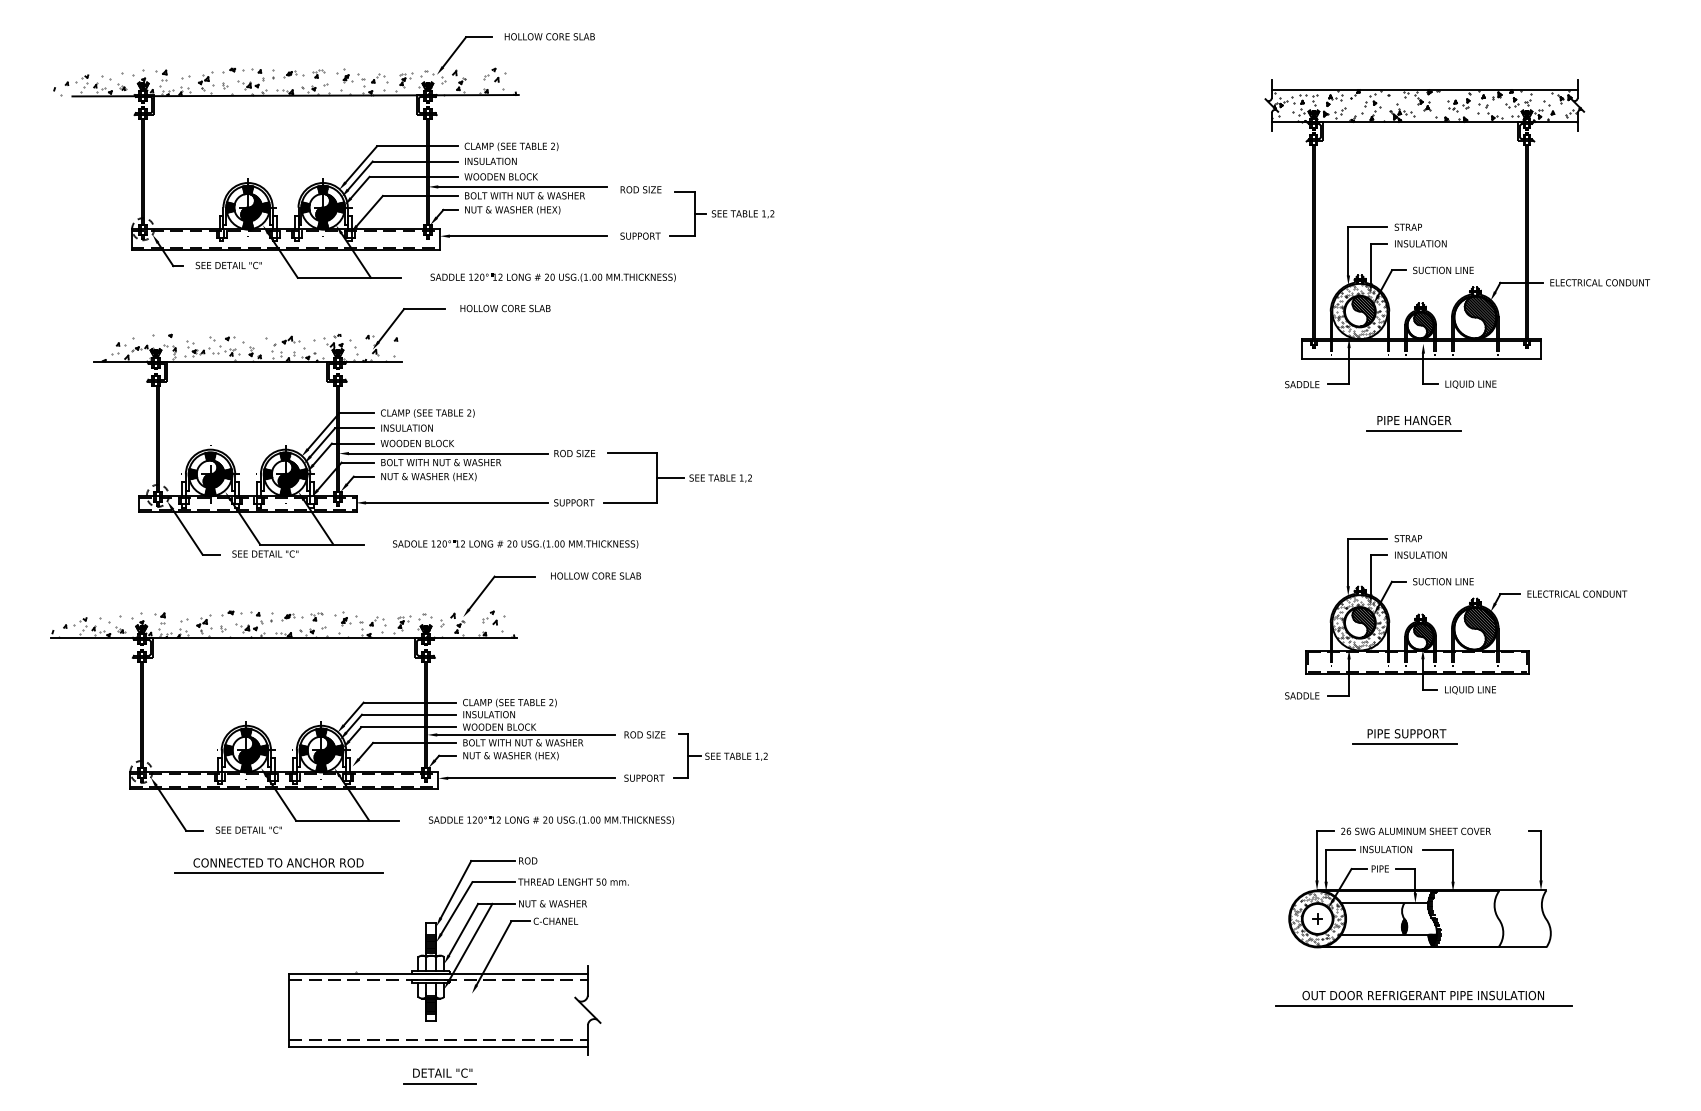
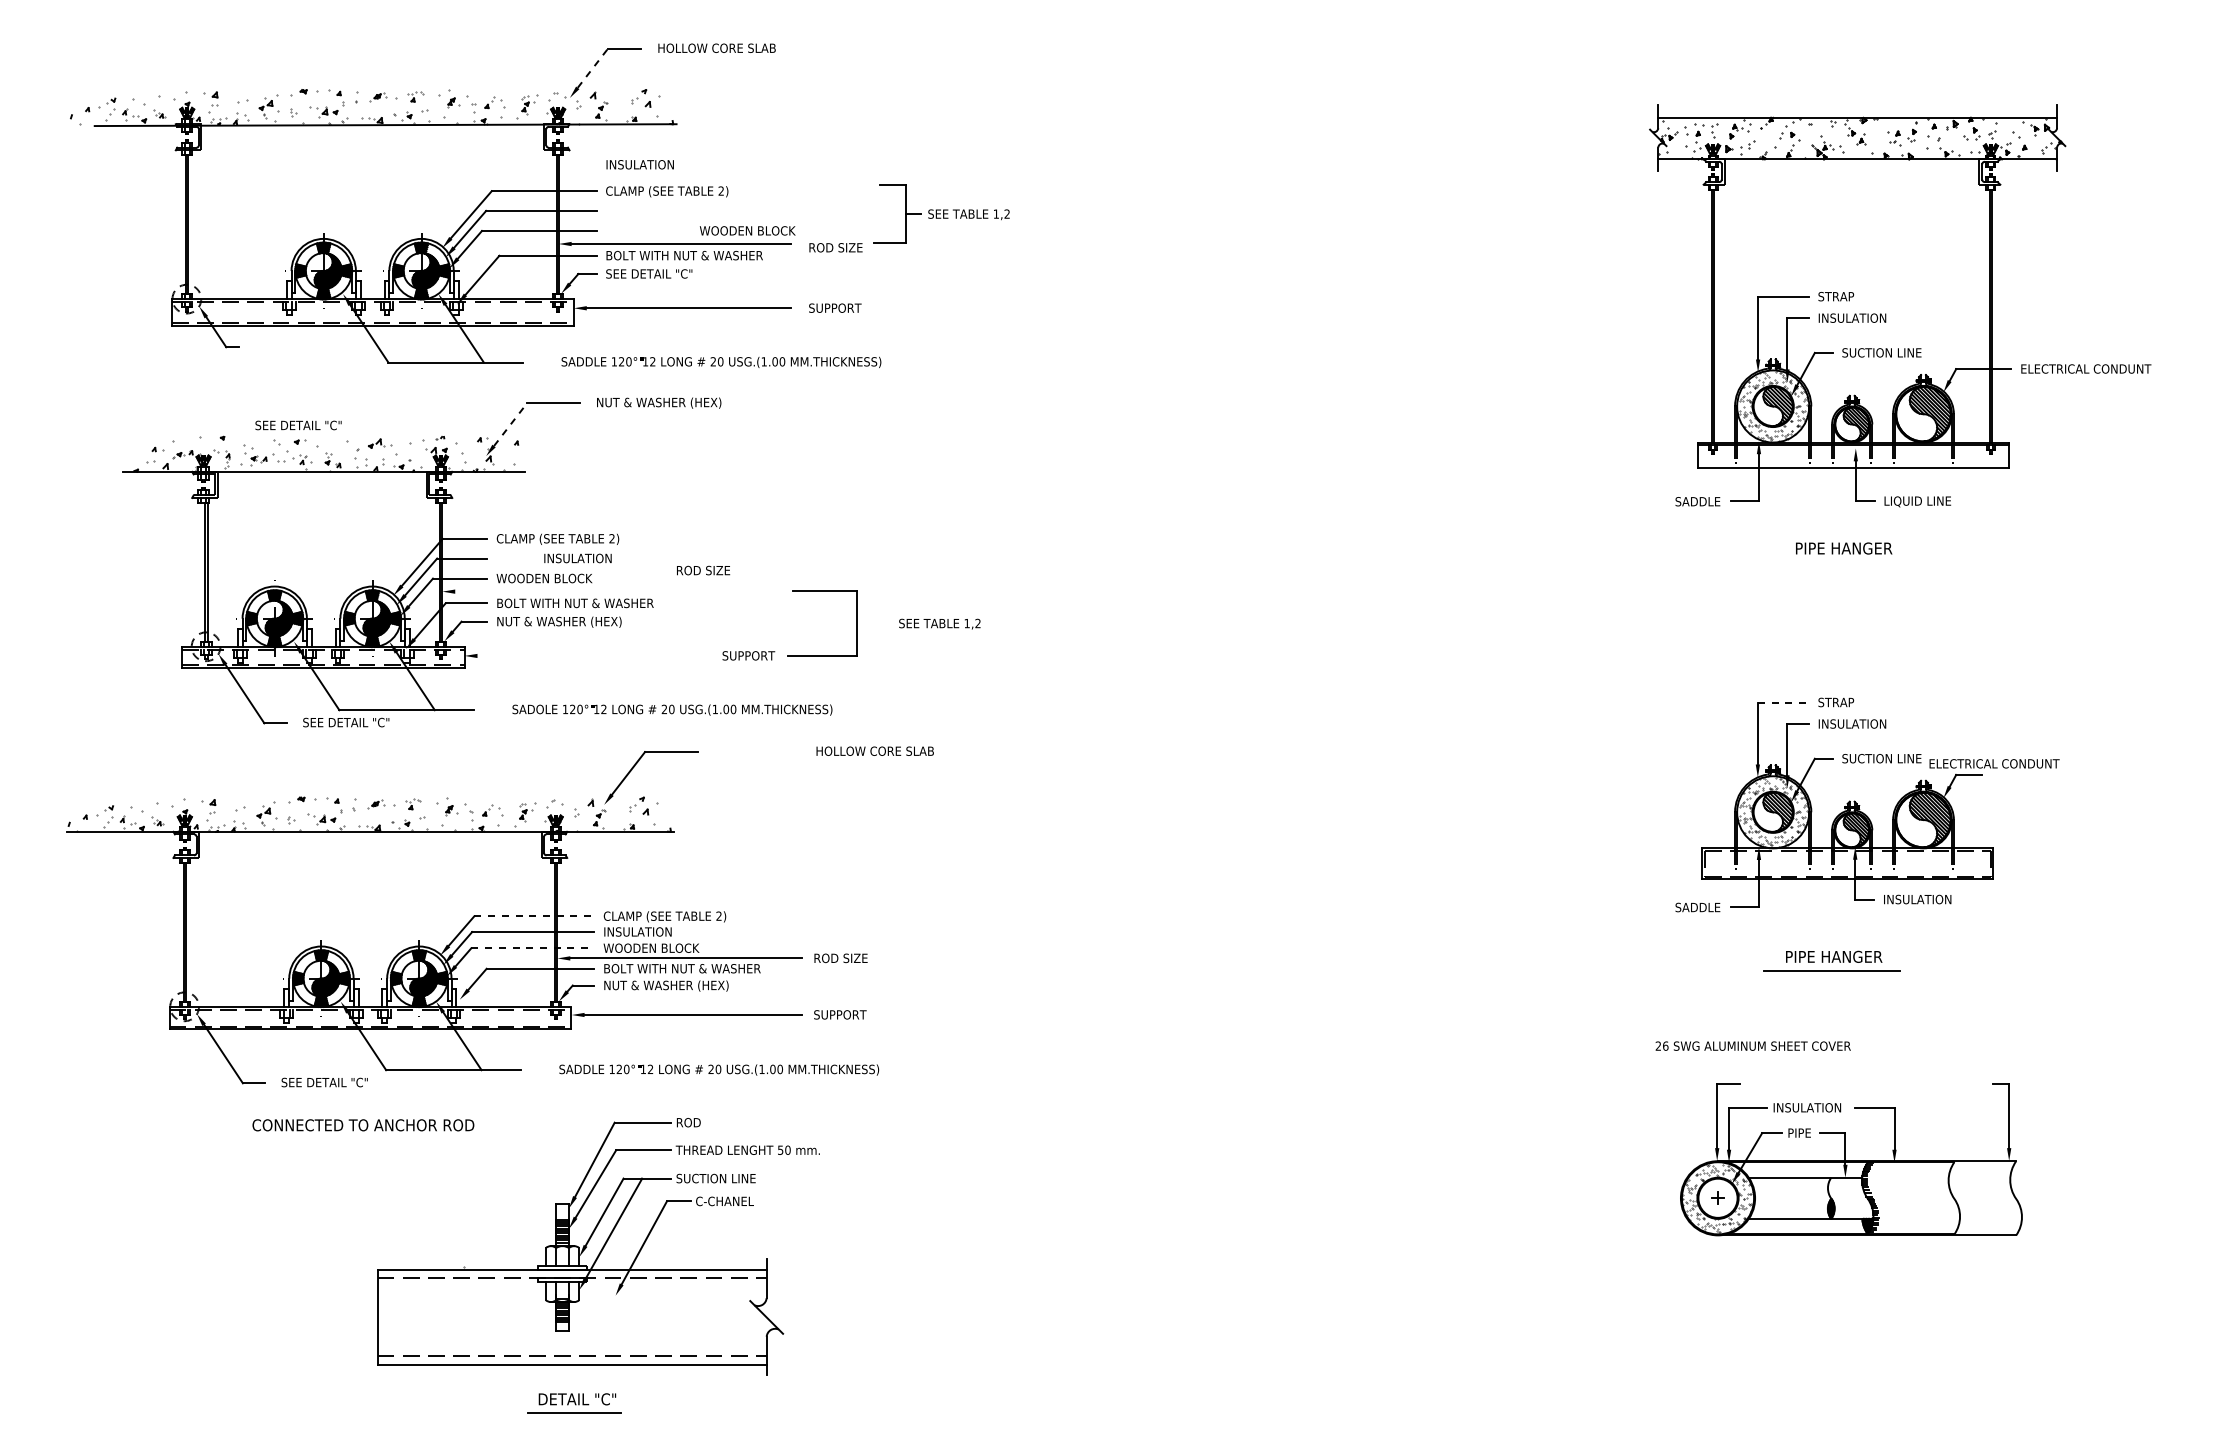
line: (454, 52) -> (592, 68), solid -> dashed
text: (490, 161) -> (639, 164), moved
text: (501, 176) -> (747, 230), moved
text: (512, 210) -> (668, 274), NUT & WASHER (HEX) -> SEE DETAIL "C"
part: (722, 213) -> (941, 213), moved
text: (228, 265) -> (298, 425), moved
text: (505, 308) -> (659, 402), HOLLOW CORE SLAB -> NUT & WASHER (HEX)
line: (391, 325) -> (510, 424), solid -> dashed
text: (406, 428) -> (577, 558), moved
line: (1413, 431) -> (1843, 562), removed
line: (448, 453) -> (584, 591), removed
text: (574, 453) -> (703, 570), moved
line: (669, 478) -> (873, 623), removed
line: (456, 502) -> (595, 655), removed
line: (1367, 538) -> (1783, 702), solid -> dashed
text: (595, 575) -> (874, 750), moved
text: (1577, 593) -> (1994, 763), moved
text: (1471, 689) -> (1918, 899), LIQUID LINE -> INSULATION
line: (409, 702) -> (534, 916), solid -> dashed
line: (408, 727) -> (532, 948), solid -> dashed
text: (1407, 733) -> (1834, 956), PIPE SUPPORT -> PIPE HANGER
part: (720, 756) -> (939, 986), removed
text: (1415, 830) -> (1752, 1045), moved
line: (278, 873) -> (363, 1139), removed
text: (552, 903) -> (720, 1178), NUT & WASHER -> SUCTION LINE
part: (1423, 998) -> (1856, 1302), removed

